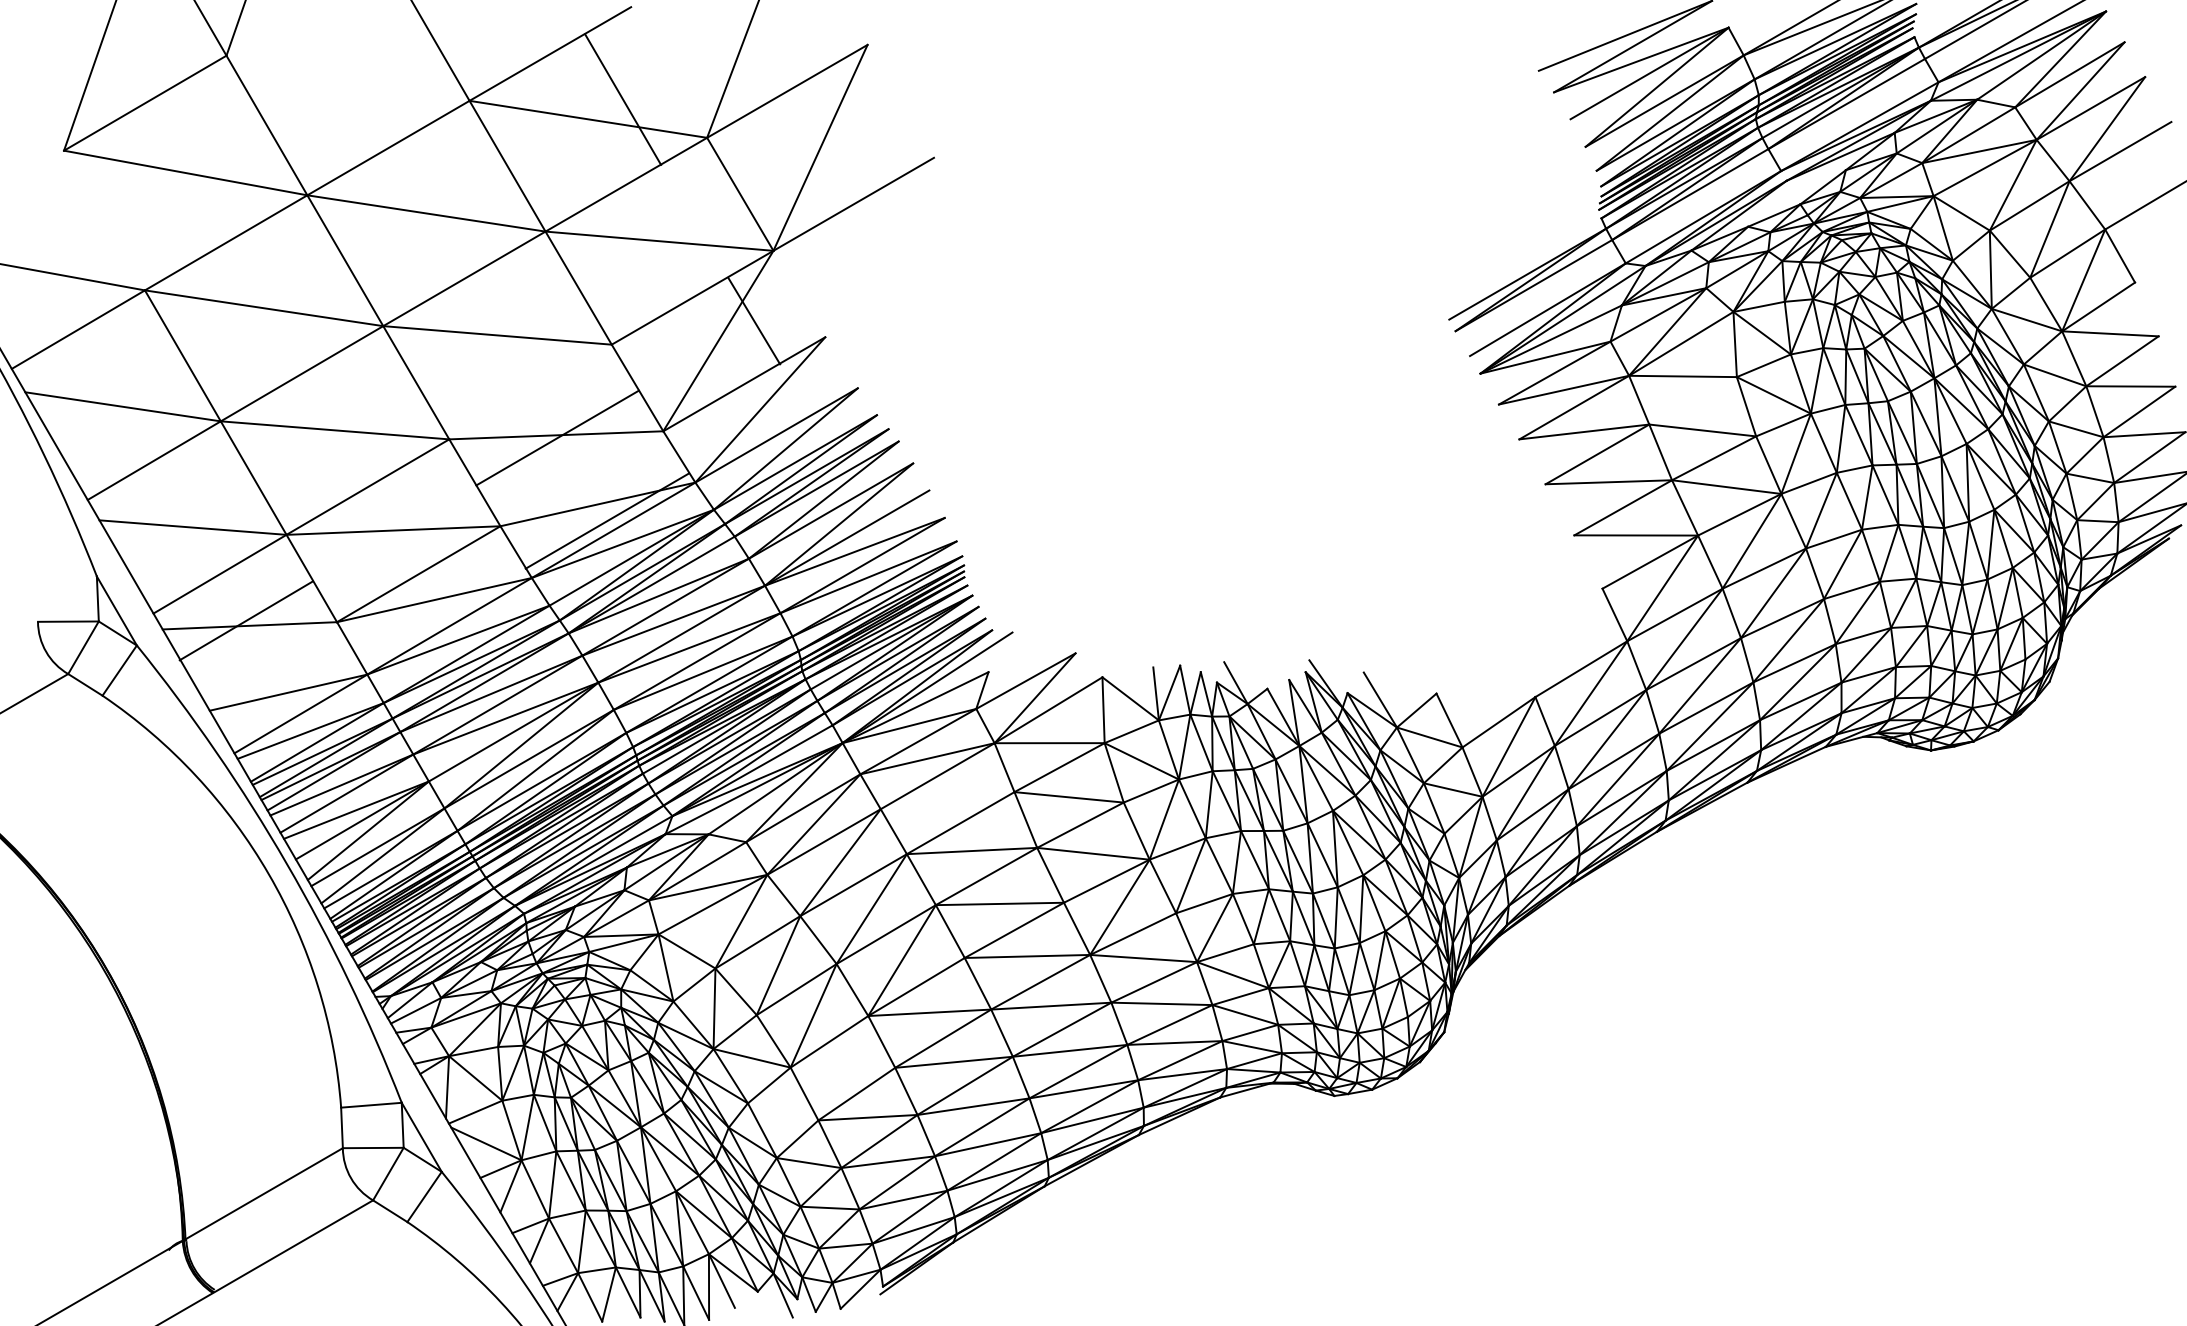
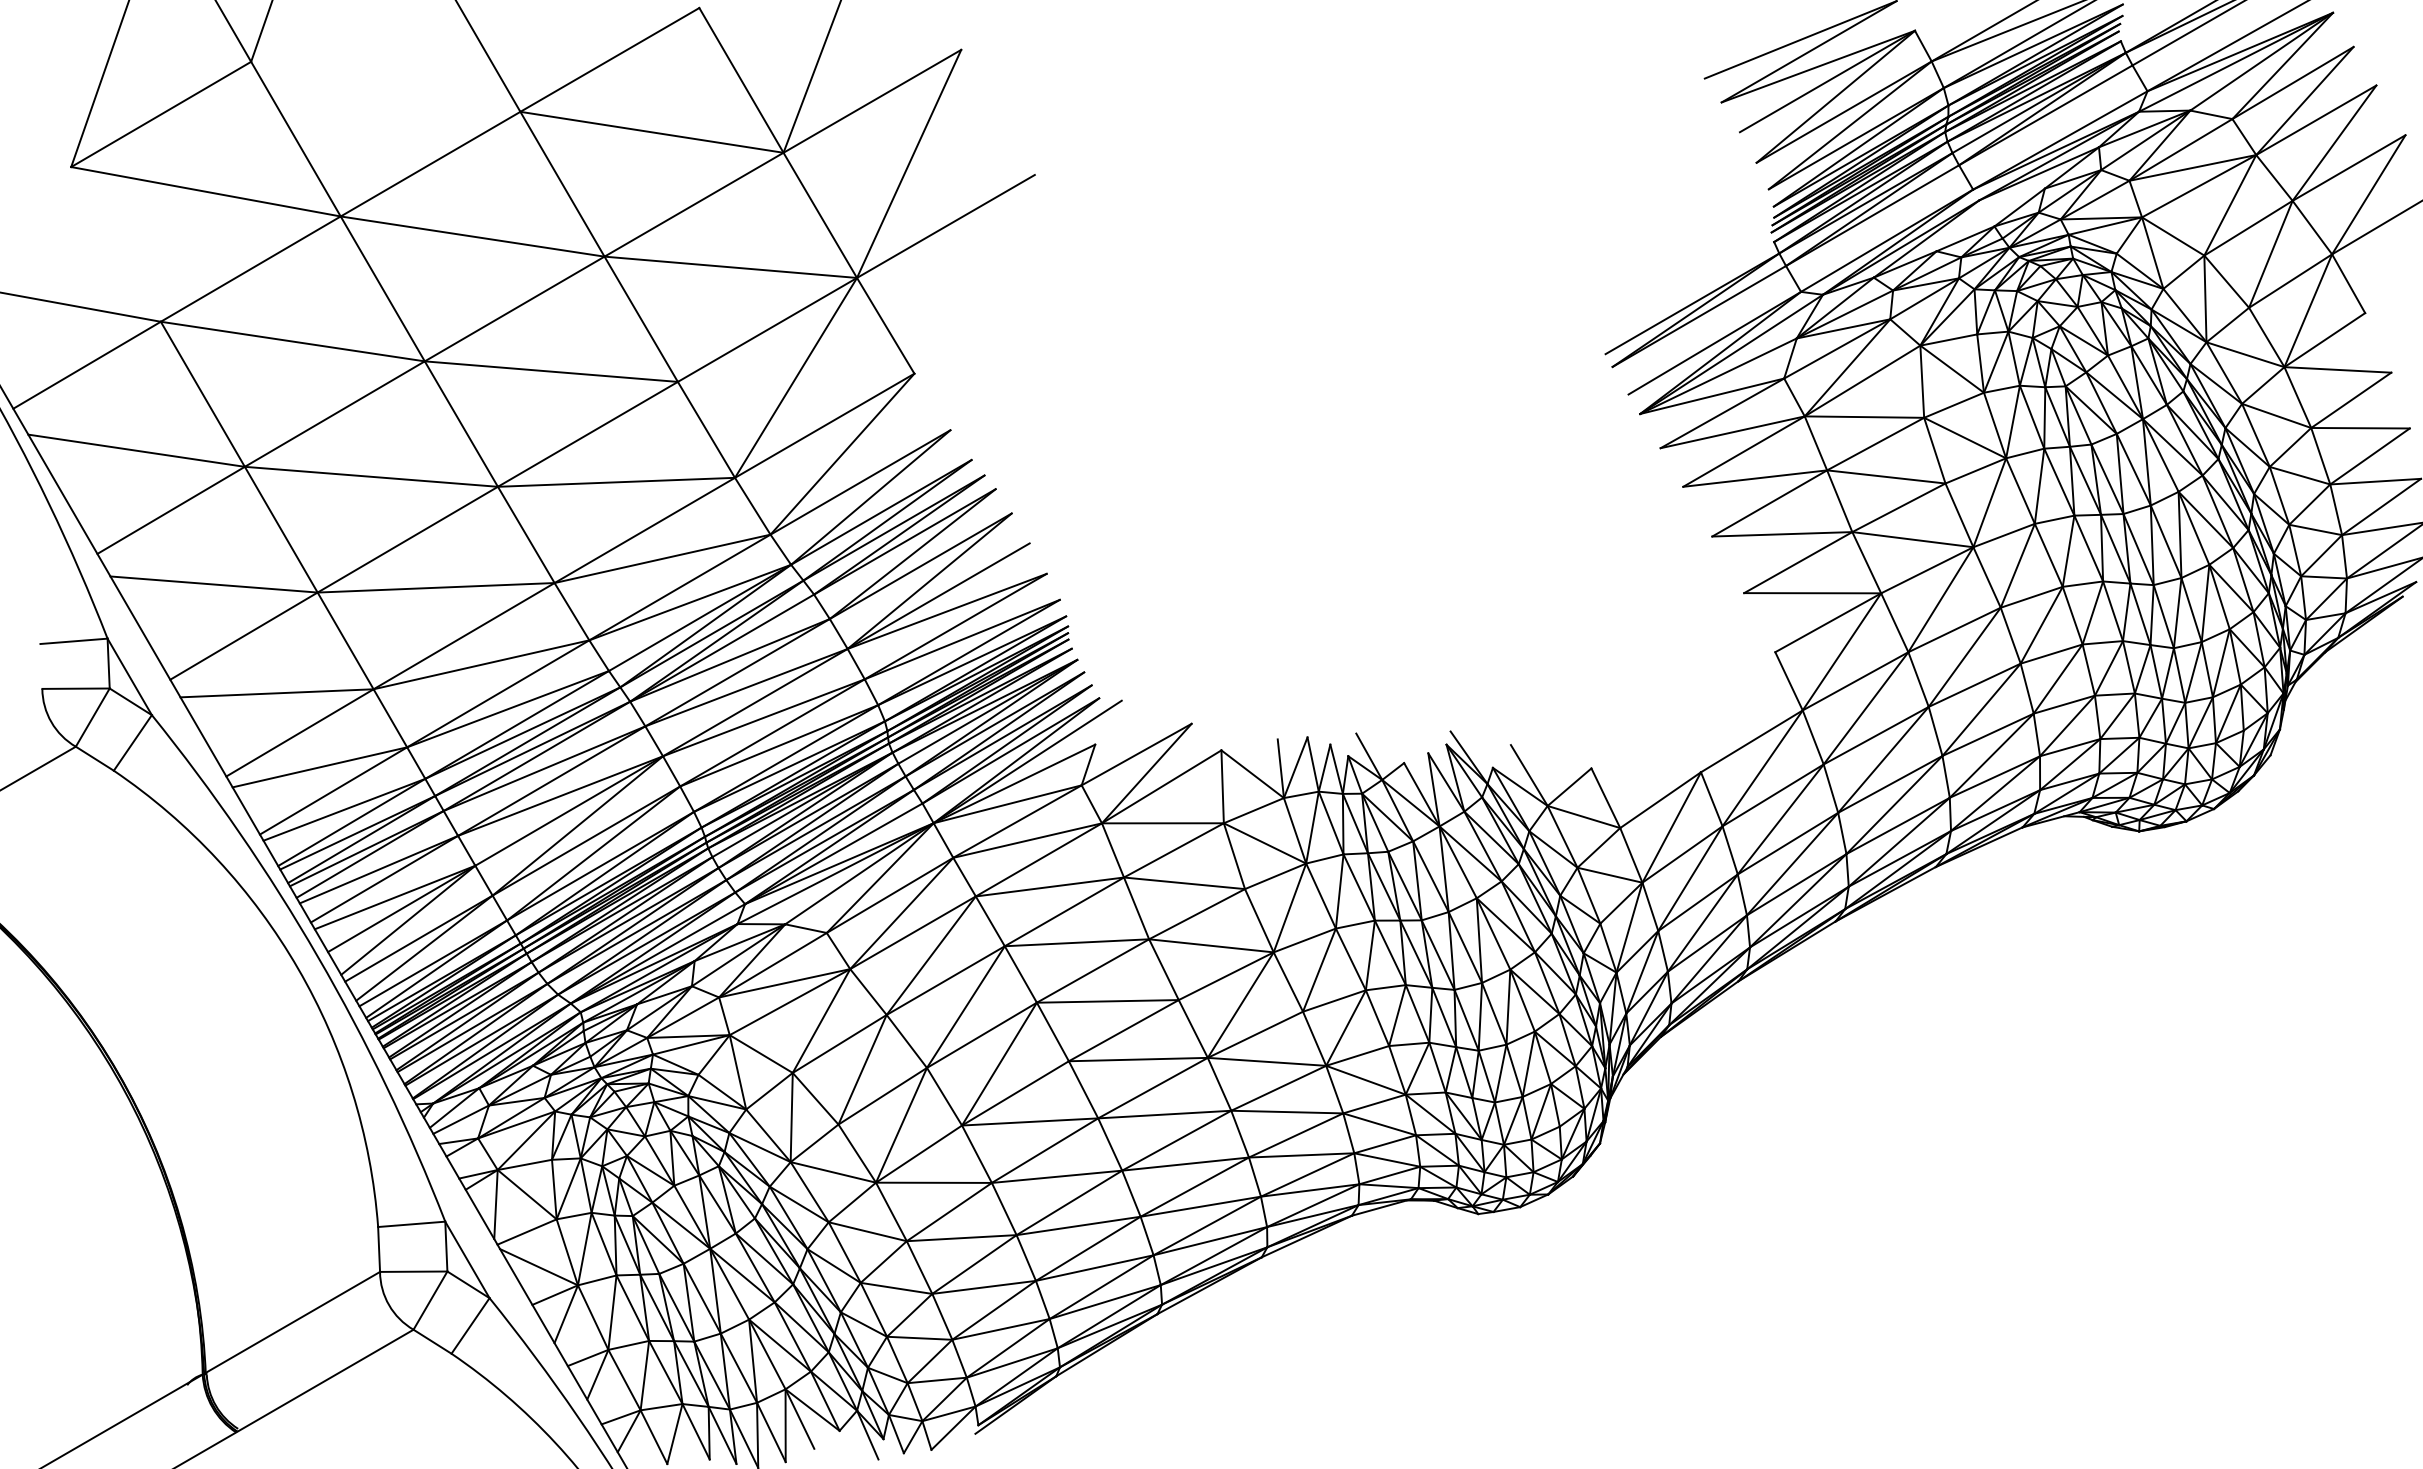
line: (623, 99) -> (741, 80), moved
line: (2138, 175) -> (2368, 194), added
line: (754, 320) -> (885, 325), moved
line: (1692, 400) -> (1875, 443), added
line: (557, 437) -> (587, 433), moved
line: (606, 521) -> (644, 530), moved
line: (66, 579) -> (73, 641), added
line: (245, 620) -> (299, 732), moved
line: (947, 800) -> (1049, 886), added
line: (842, 1067) -> (933, 1182), added
line: (782, 1111) -> (867, 1231), added

